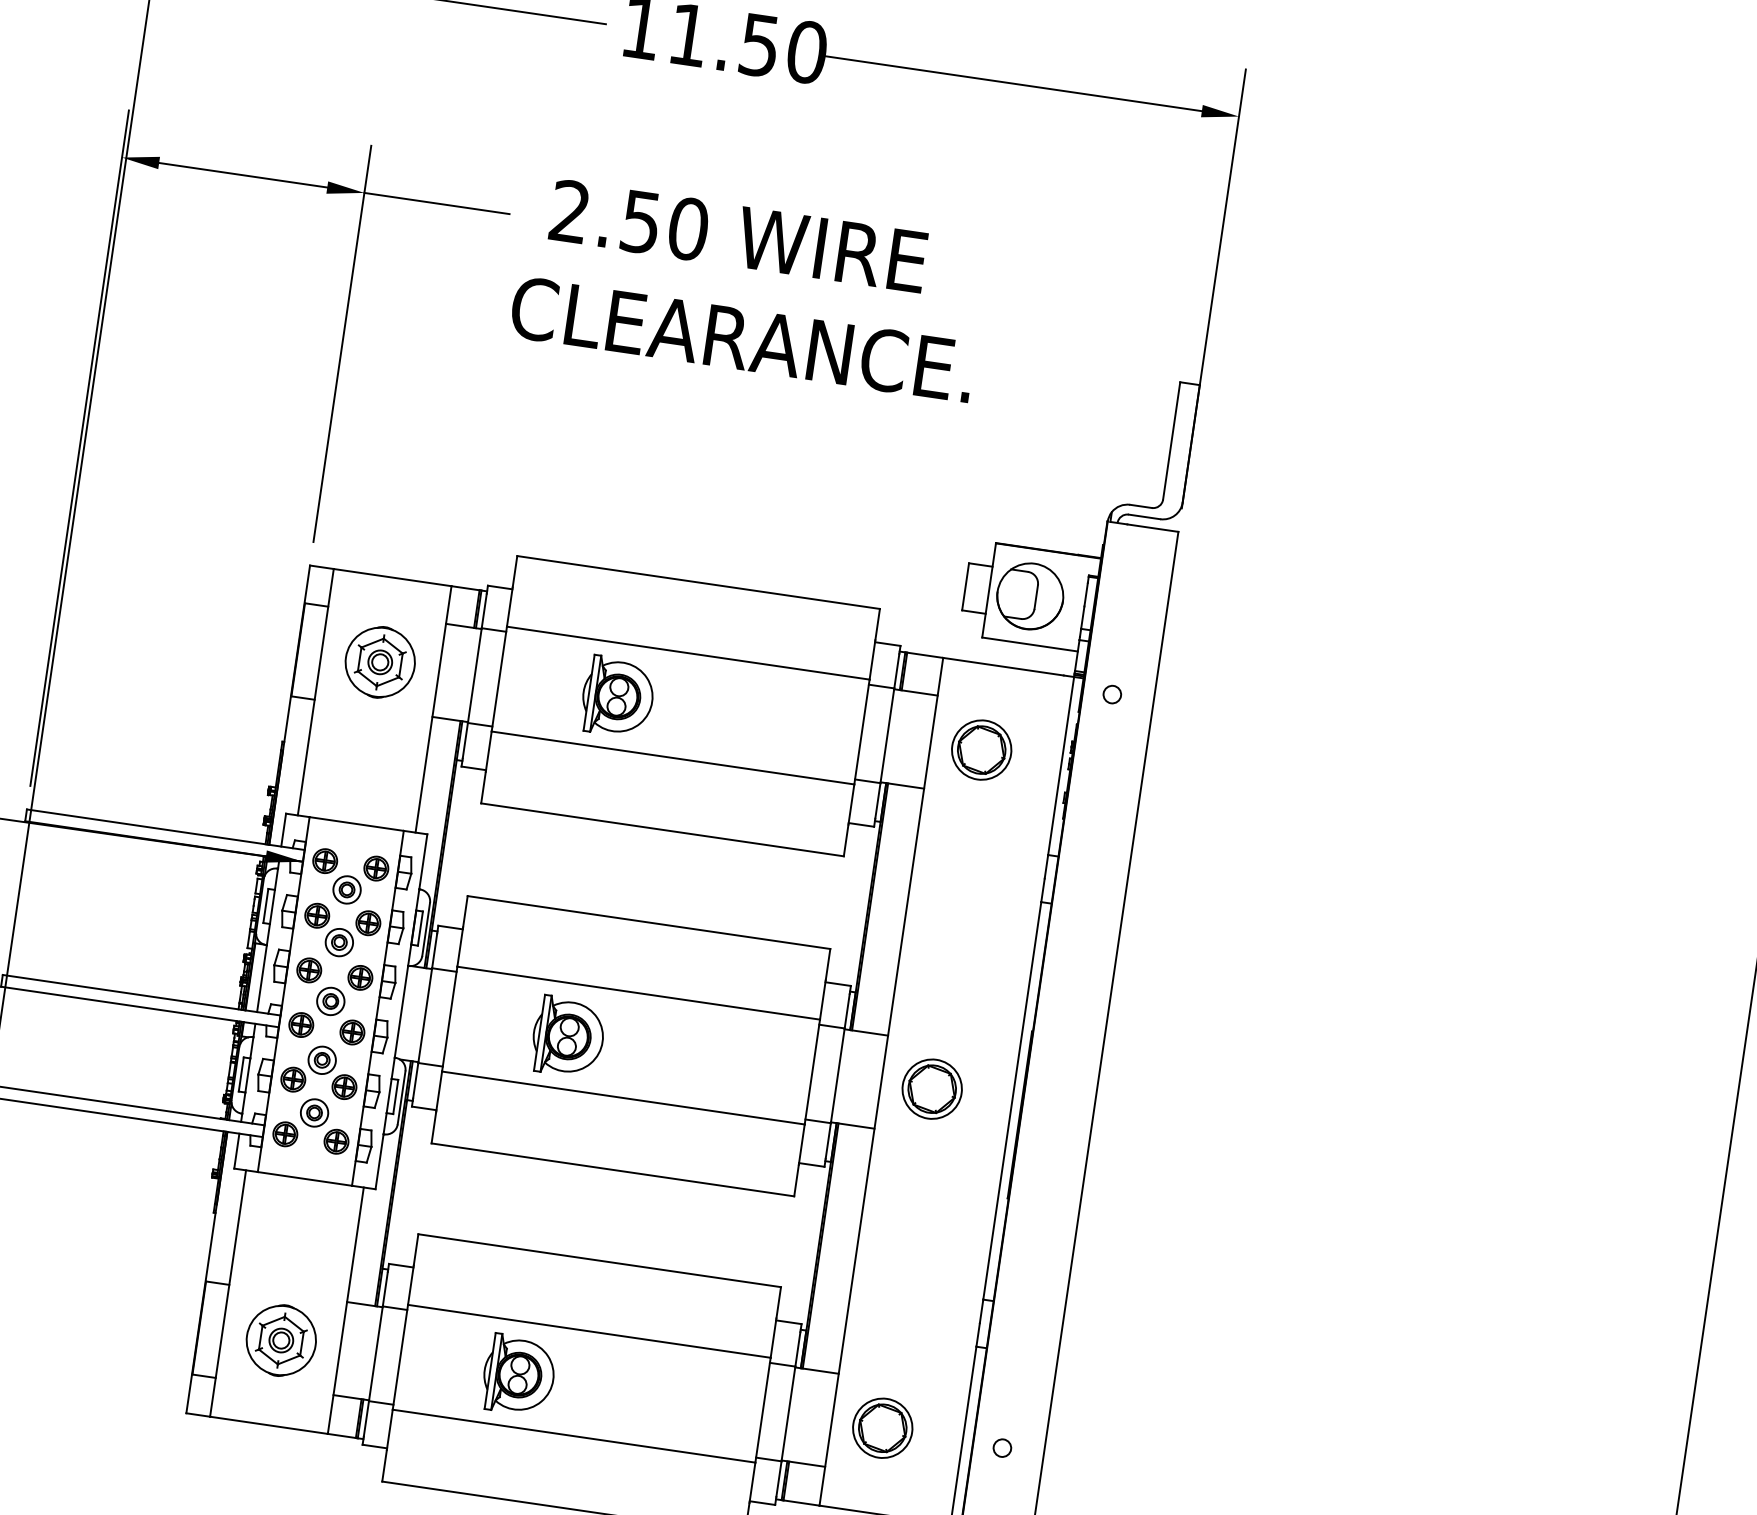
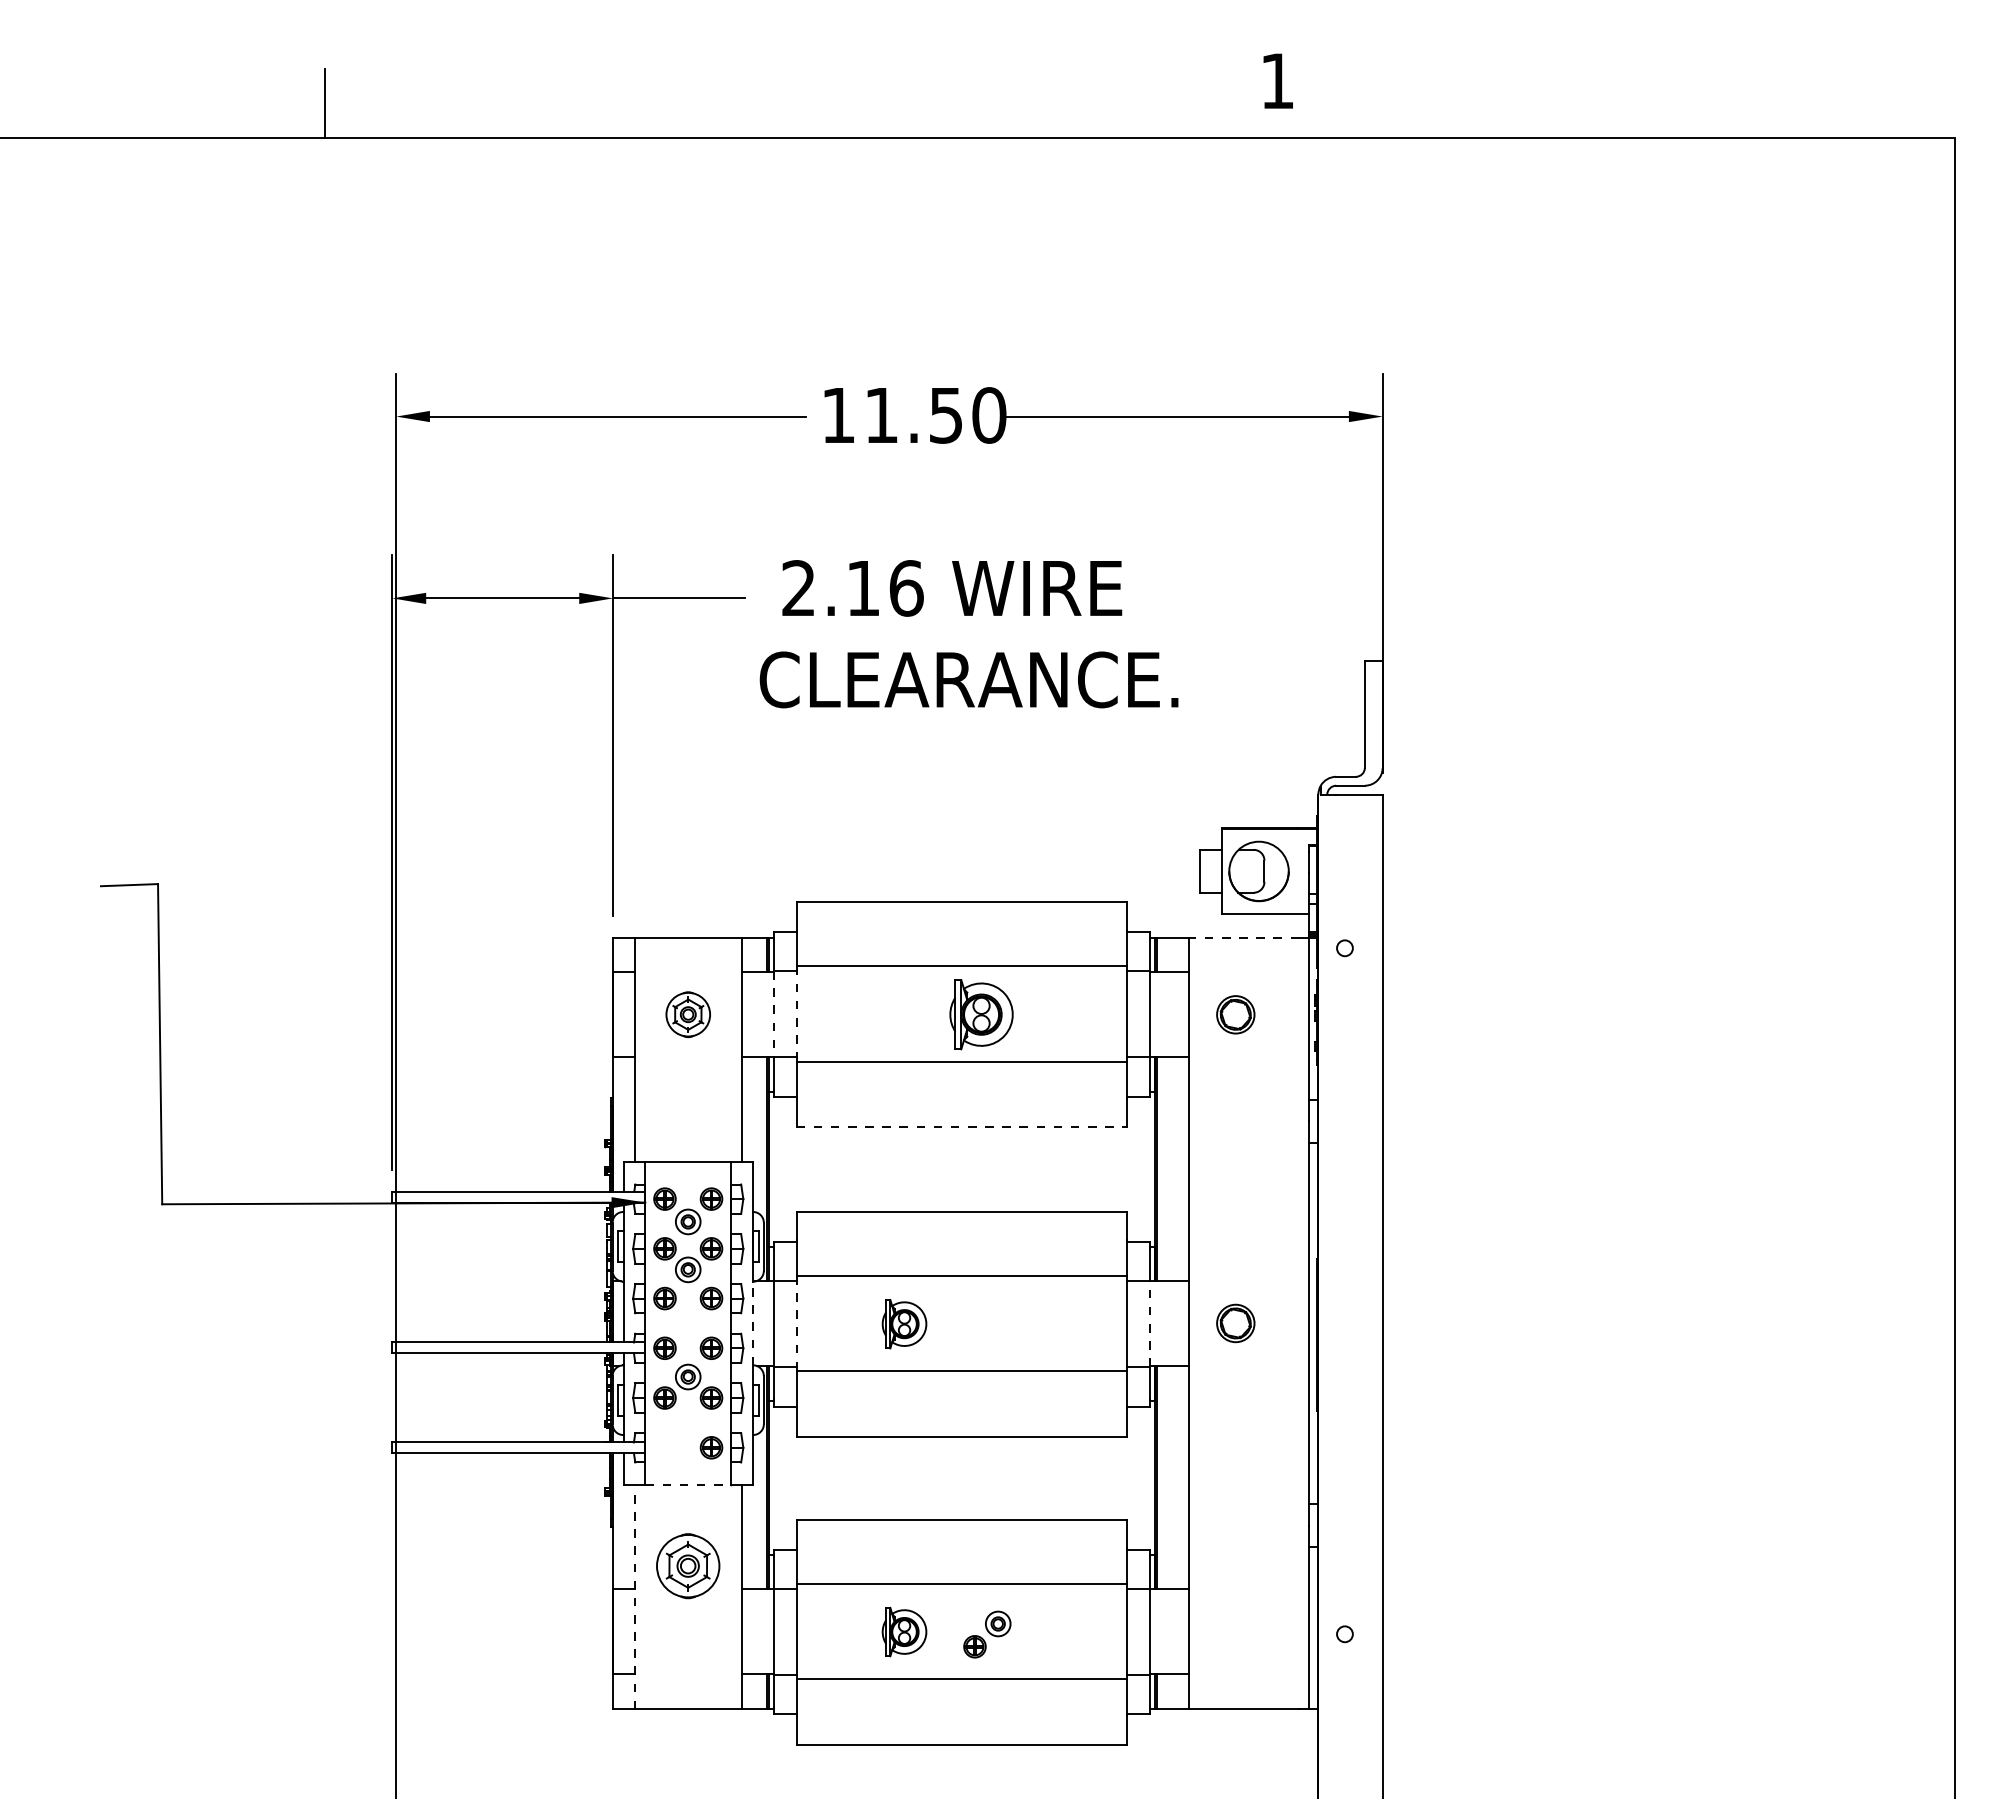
text: (665, 225) -> (885, 588), 2.50 -> 2.16
part: (380, 662) -> (688, 1014), size x0.7
line: (1003, 666) -> (1244, 937), solid -> dashed
line: (475, 675) -> (774, 1014), solid -> dashed
line: (499, 679) -> (796, 1014), solid -> dashed
part: (617, 696) -> (981, 1014), moved
part: (981, 749) -> (1235, 1014), size x0.7
line: (663, 830) -> (962, 1127), solid -> dashed
part: (331, 1001) -> (688, 1323), removed
line: (401, 1011) -> (752, 1323), solid -> dashed
line: (449, 1018) -> (796, 1323), solid -> dashed
part: (568, 1036) -> (904, 1323), size x0.7
line: (837, 1075) -> (1149, 1323), solid -> dashed
part: (931, 1089) -> (1235, 1323), size x0.7
part: (301, 1122) -> (987, 1634), moved
line: (305, 1179) -> (688, 1485), solid -> dashed
line: (228, 1292) -> (634, 1596), solid -> dashed
part: (281, 1340) -> (688, 1566), moved
part: (519, 1374) -> (904, 1631), size x0.7
part: (882, 1427) -> (1235, 1631), removed

